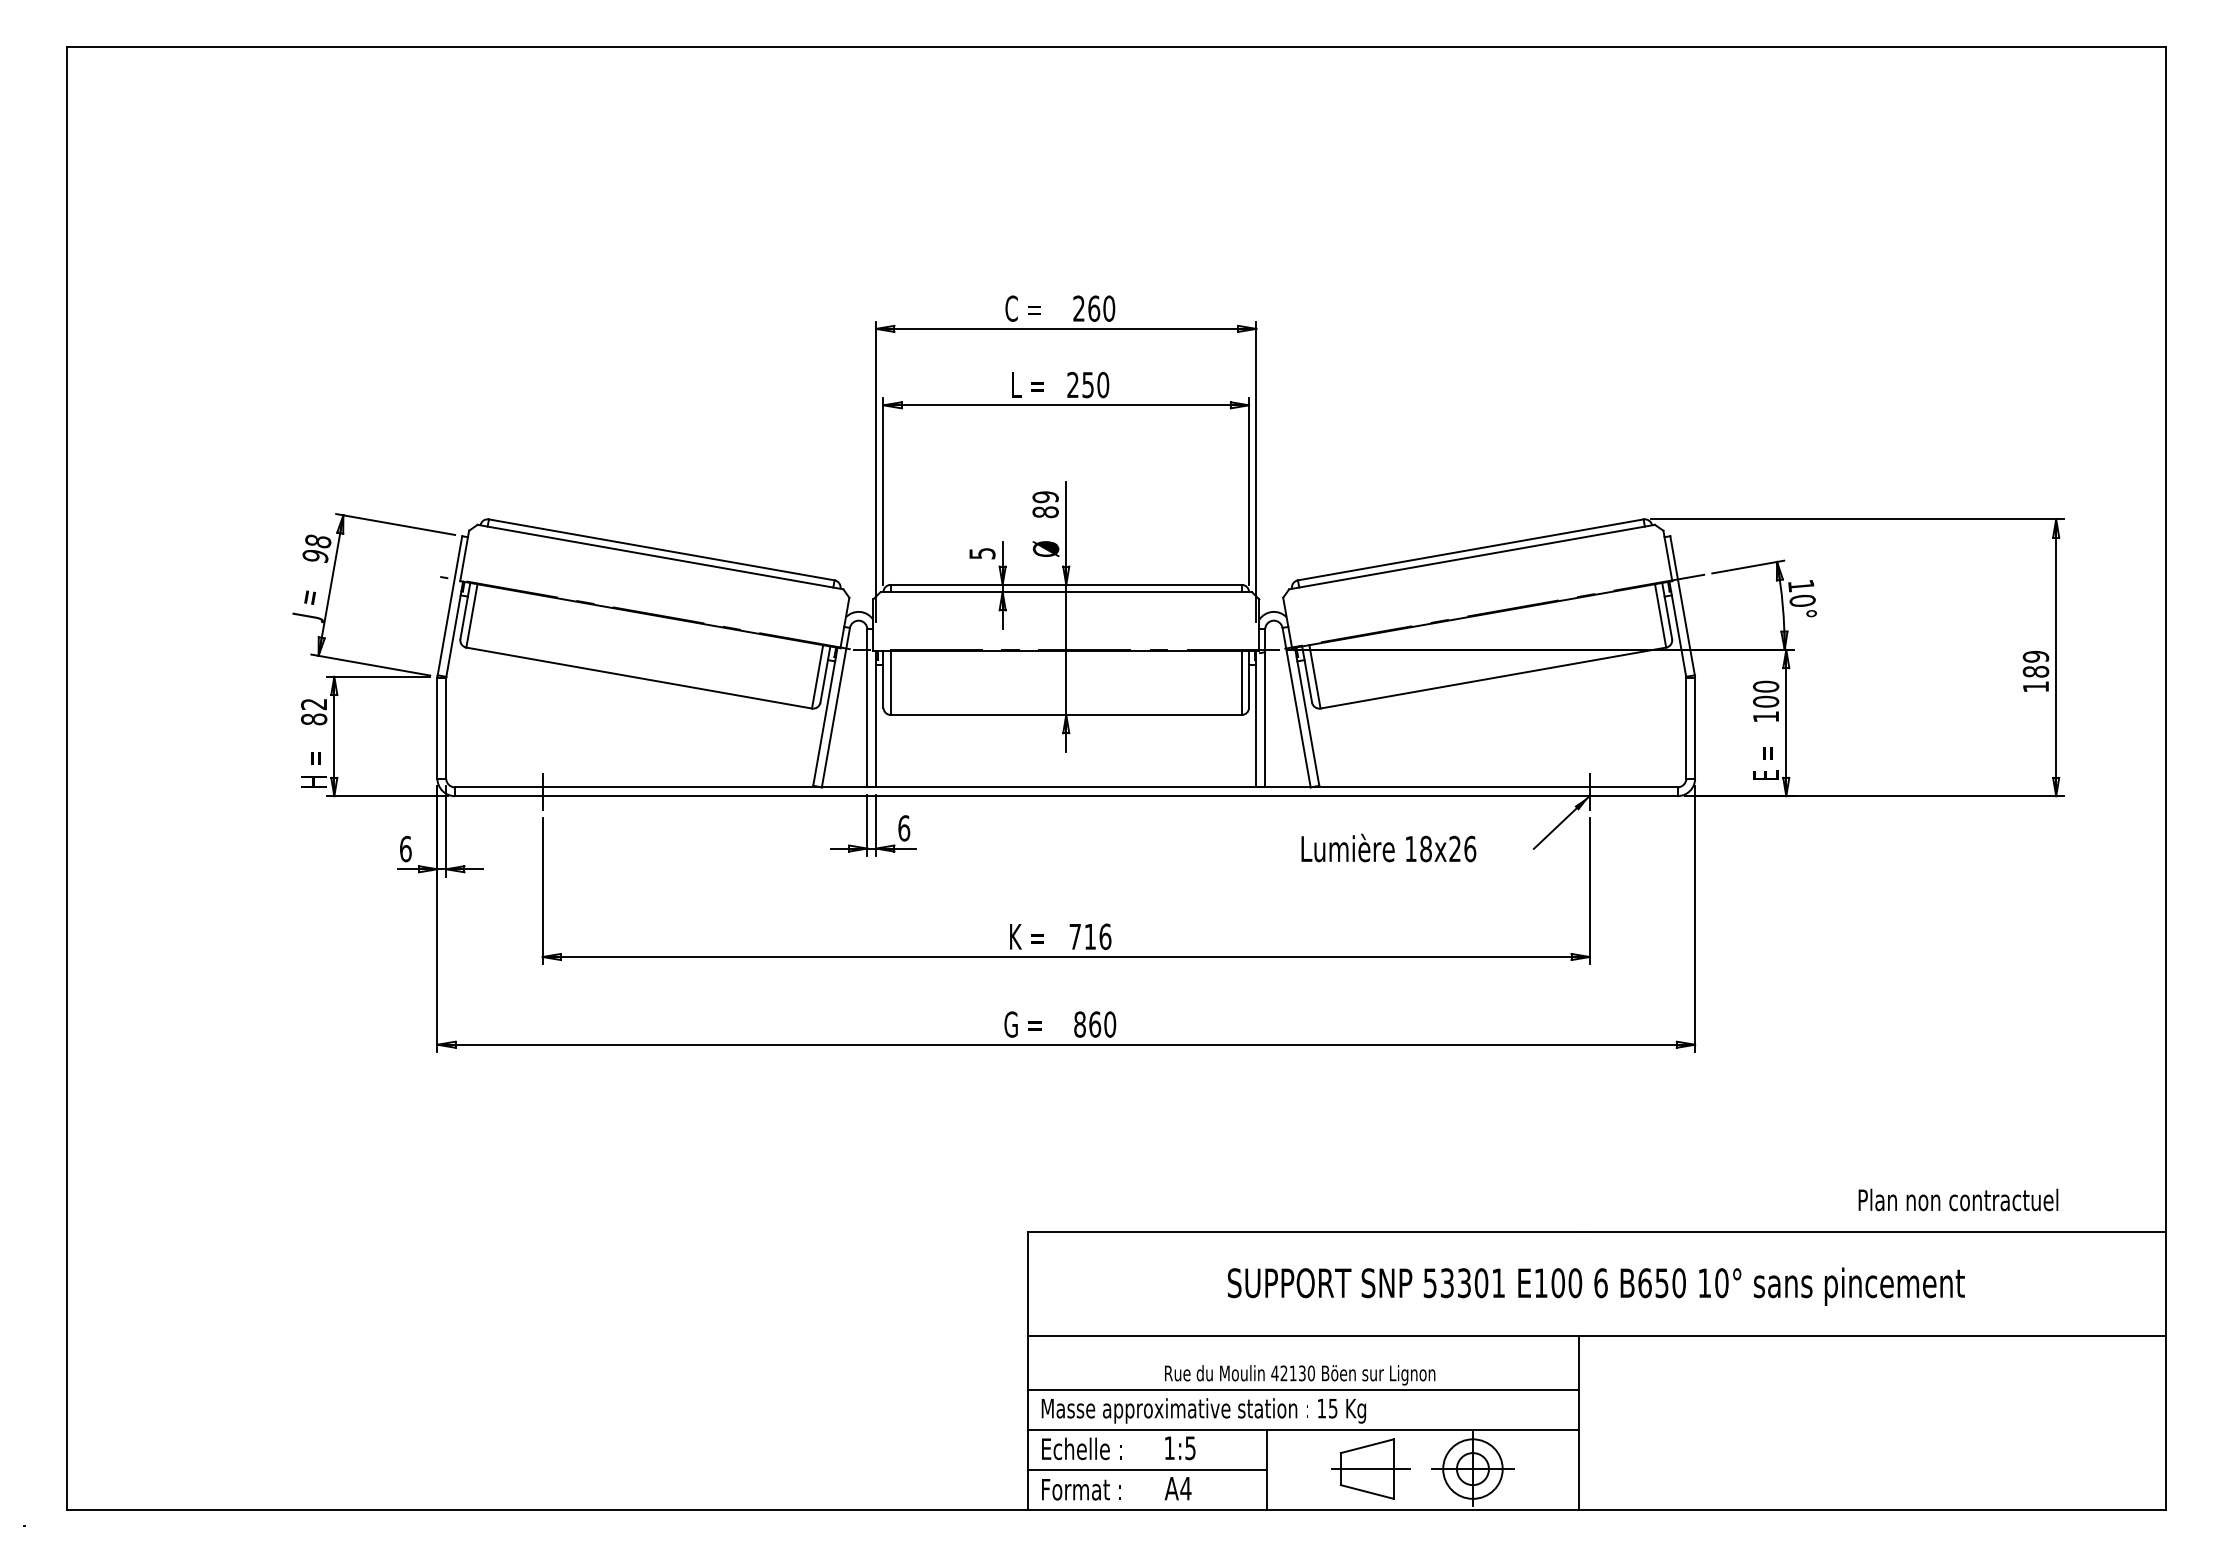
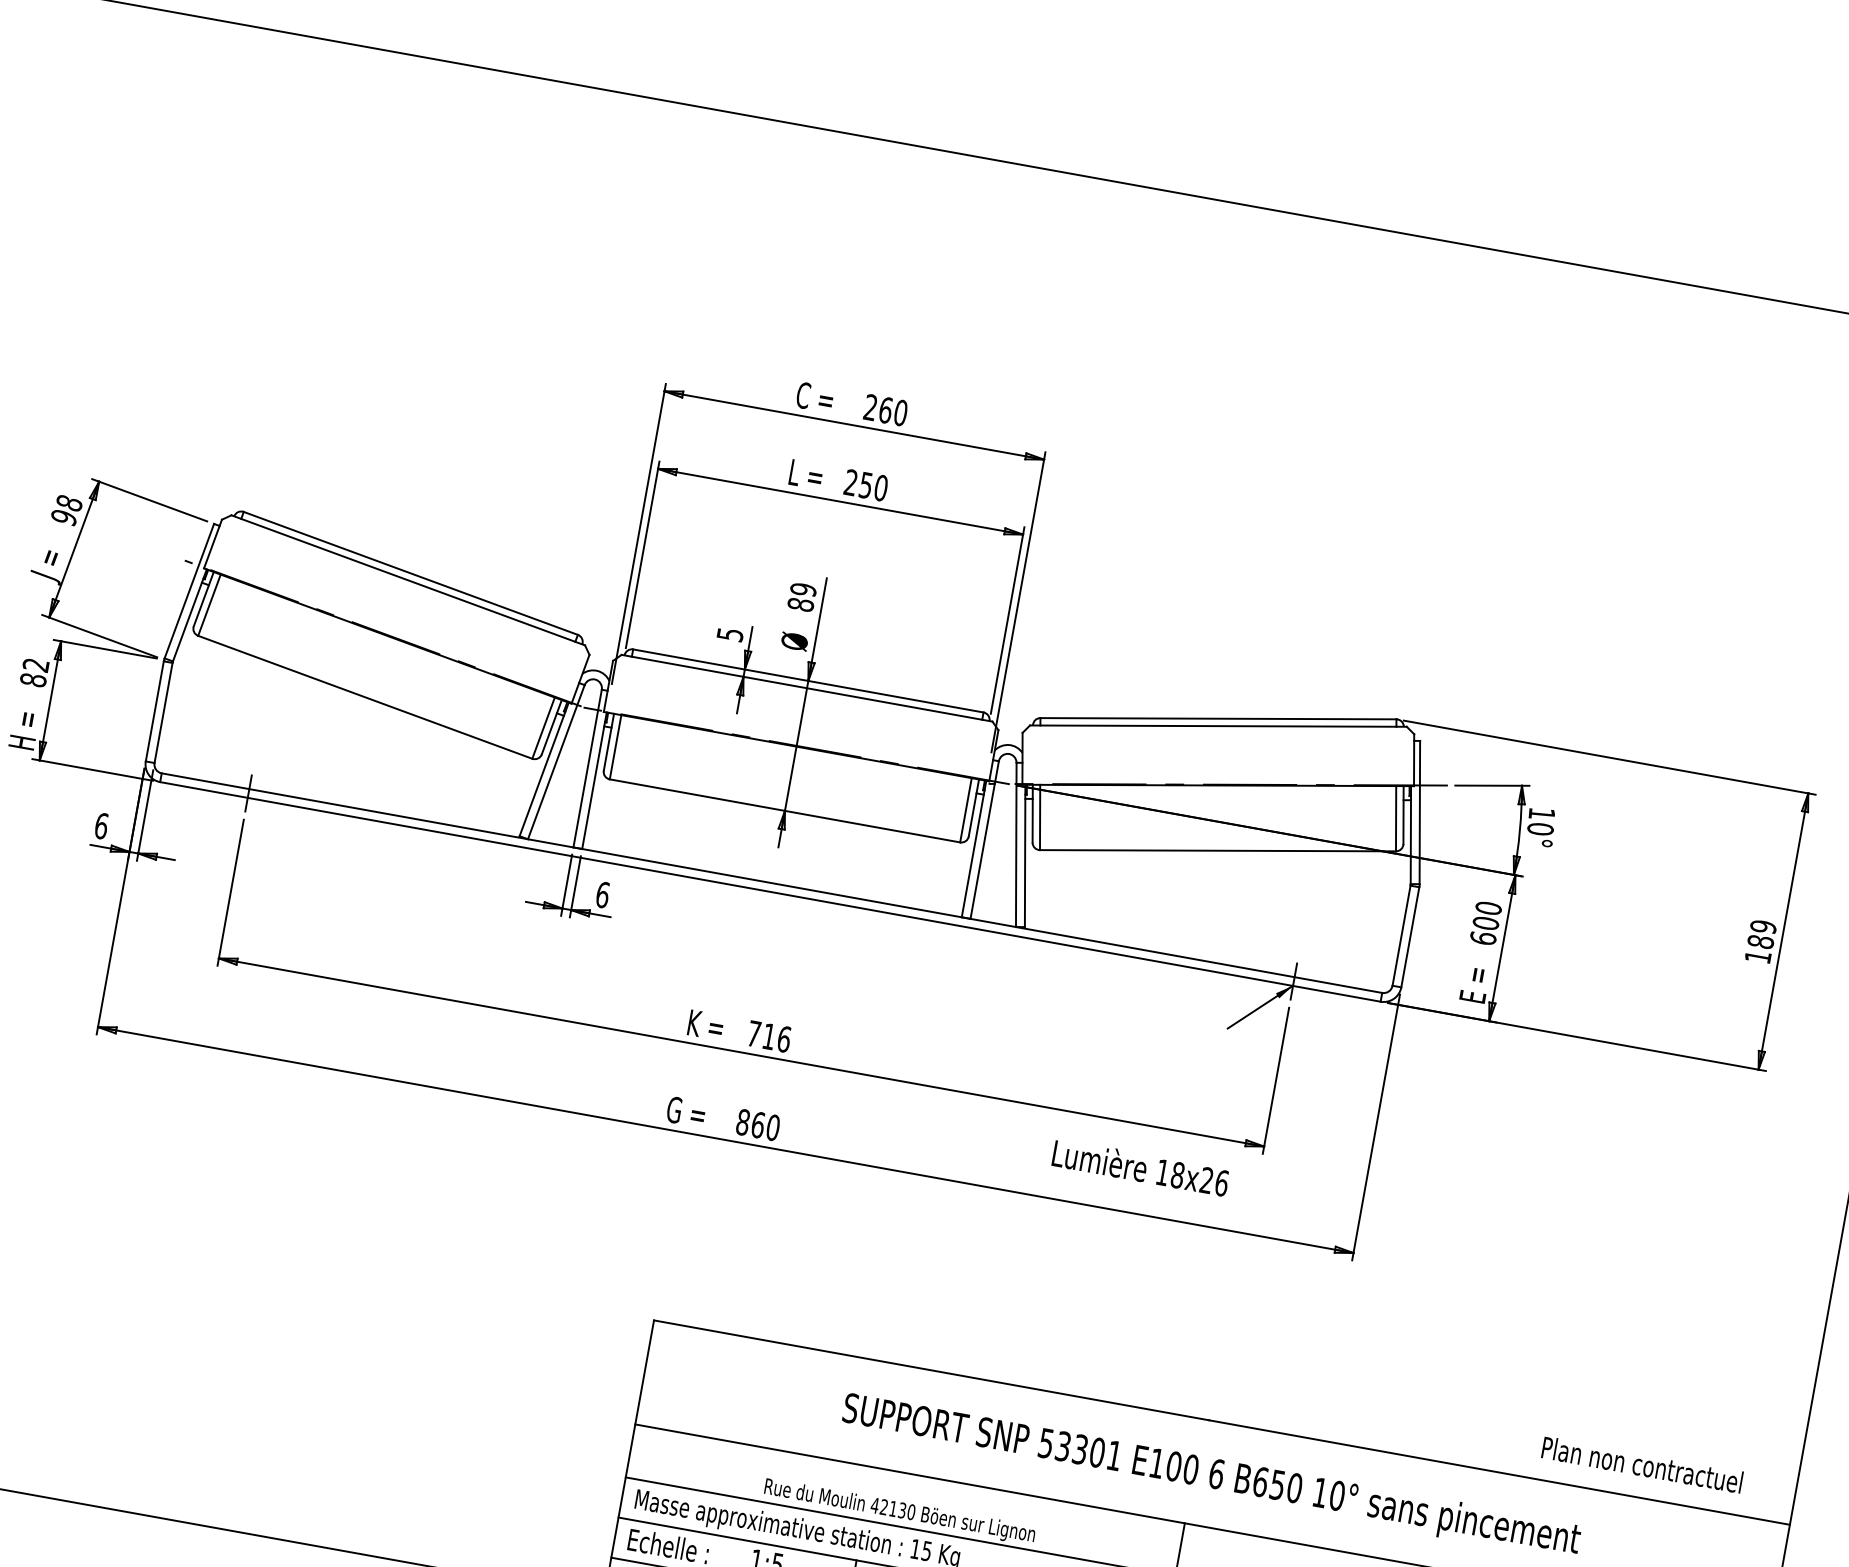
text: (1765, 716) -> (1482, 937), 100 -> 600
text: (1388, 847) -> (1140, 1167), moved
text: (1958, 1199) -> (1642, 1464), moved

